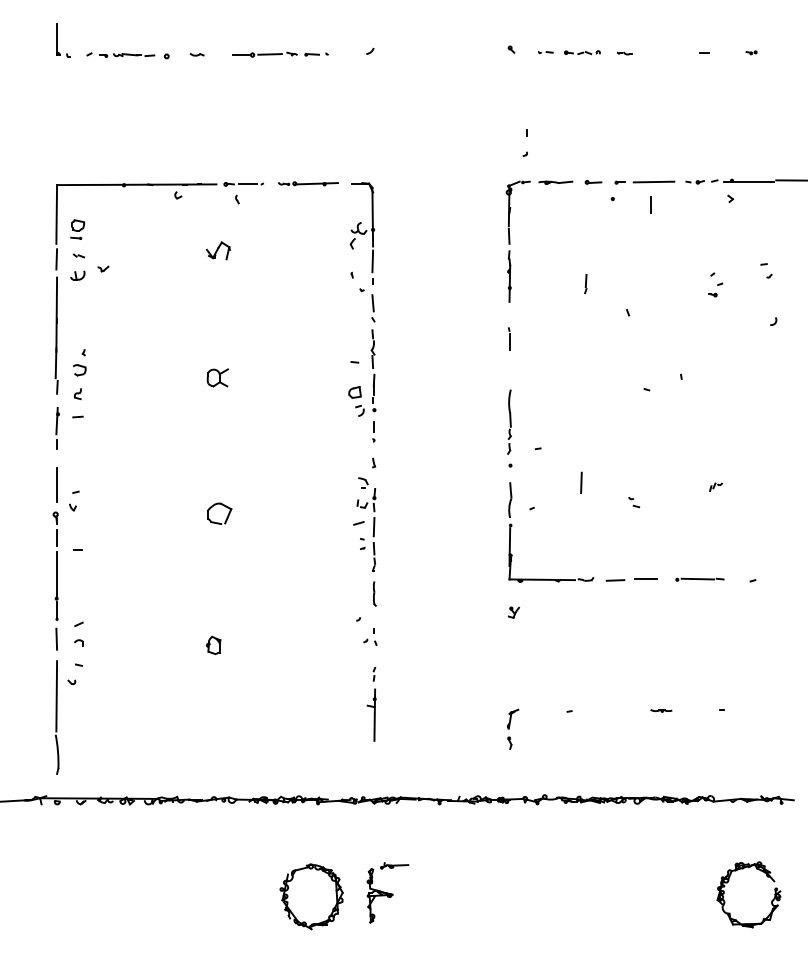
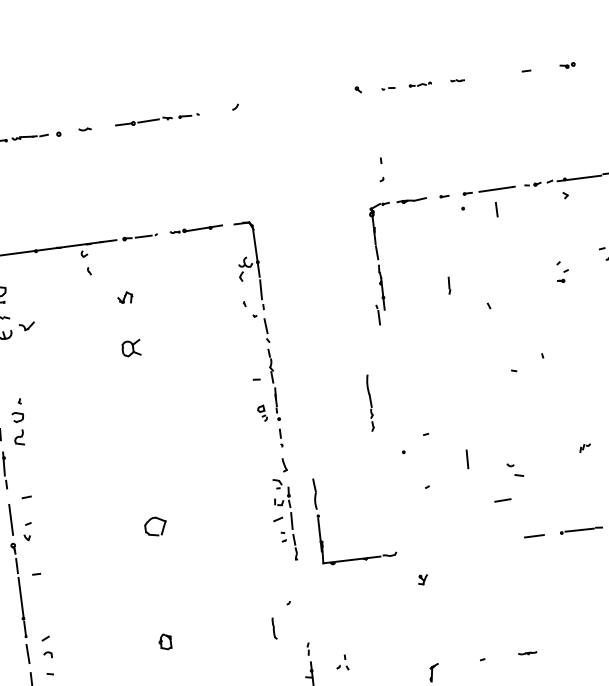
part: (582, 52) -> (420, 84), size x0.7
part: (751, 52) -> (567, 65), size x1.6
part: (593, 182) -> (444, 196), size x0.6
part: (237, 199) -> (89, 271), moved
part: (217, 250) -> (124, 297), size x0.7
part: (103, 268) -> (27, 325), size x1.6
part: (508, 338) -> (377, 314), moved
part: (217, 377) -> (131, 348), moved
part: (77, 394) -> (18, 438), size x1.6
part: (356, 401) -> (262, 413), size x0.6
line: (77, 416) -> (26, 496), moved
part: (509, 421) -> (369, 402), moved
part: (373, 462) -> (284, 464), size x1.6
part: (634, 502) -> (515, 470), size x1.6
part: (512, 526) -> (320, 516), moved
line: (615, 580) -> (502, 500), moved
part: (374, 593) -> (274, 628), moved
part: (370, 636) -> (342, 662), moved
line: (661, 710) -> (527, 653), moved

